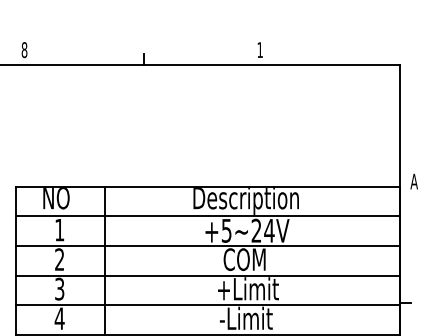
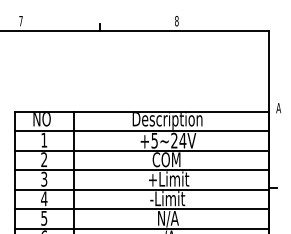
text: (23, 50) -> (20, 21), 8 -> 7
text: (259, 50) -> (176, 21), 1 -> 8

